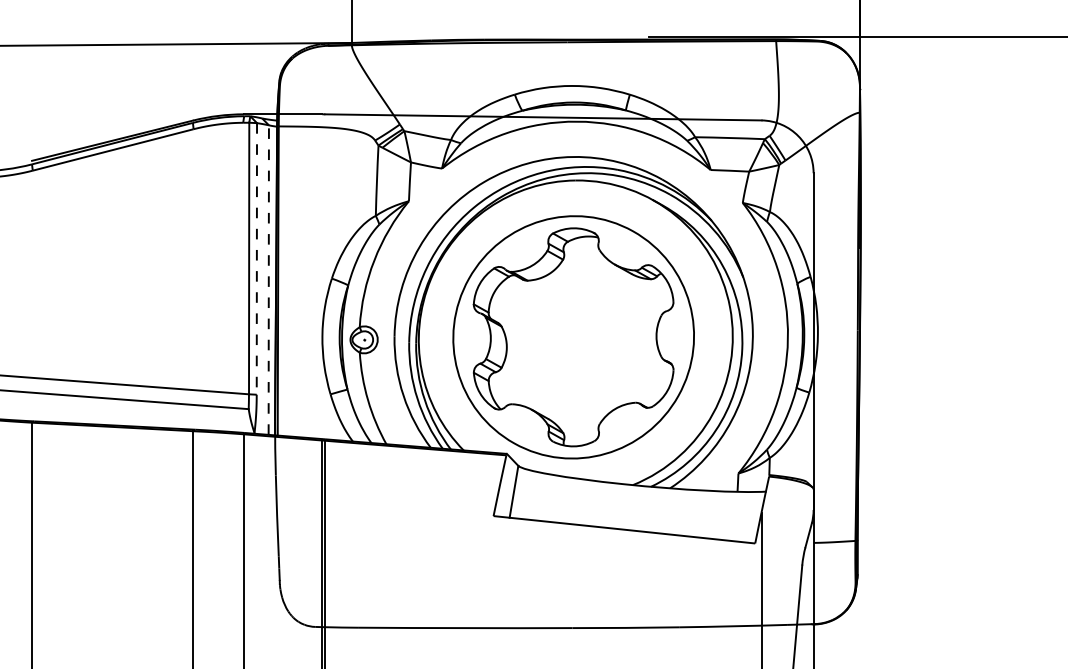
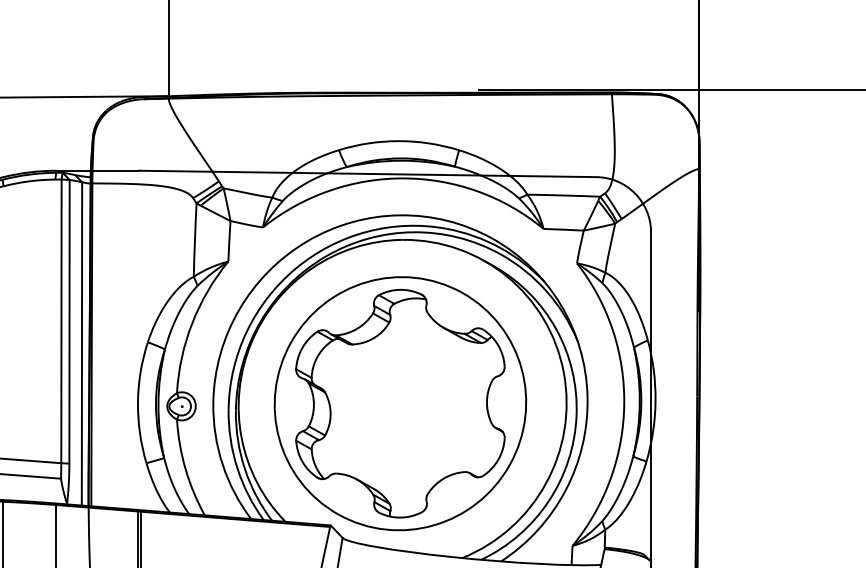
line: (256, 258) -> (69, 321), dashed -> solid
line: (268, 280) -> (81, 344), dashed -> solid

